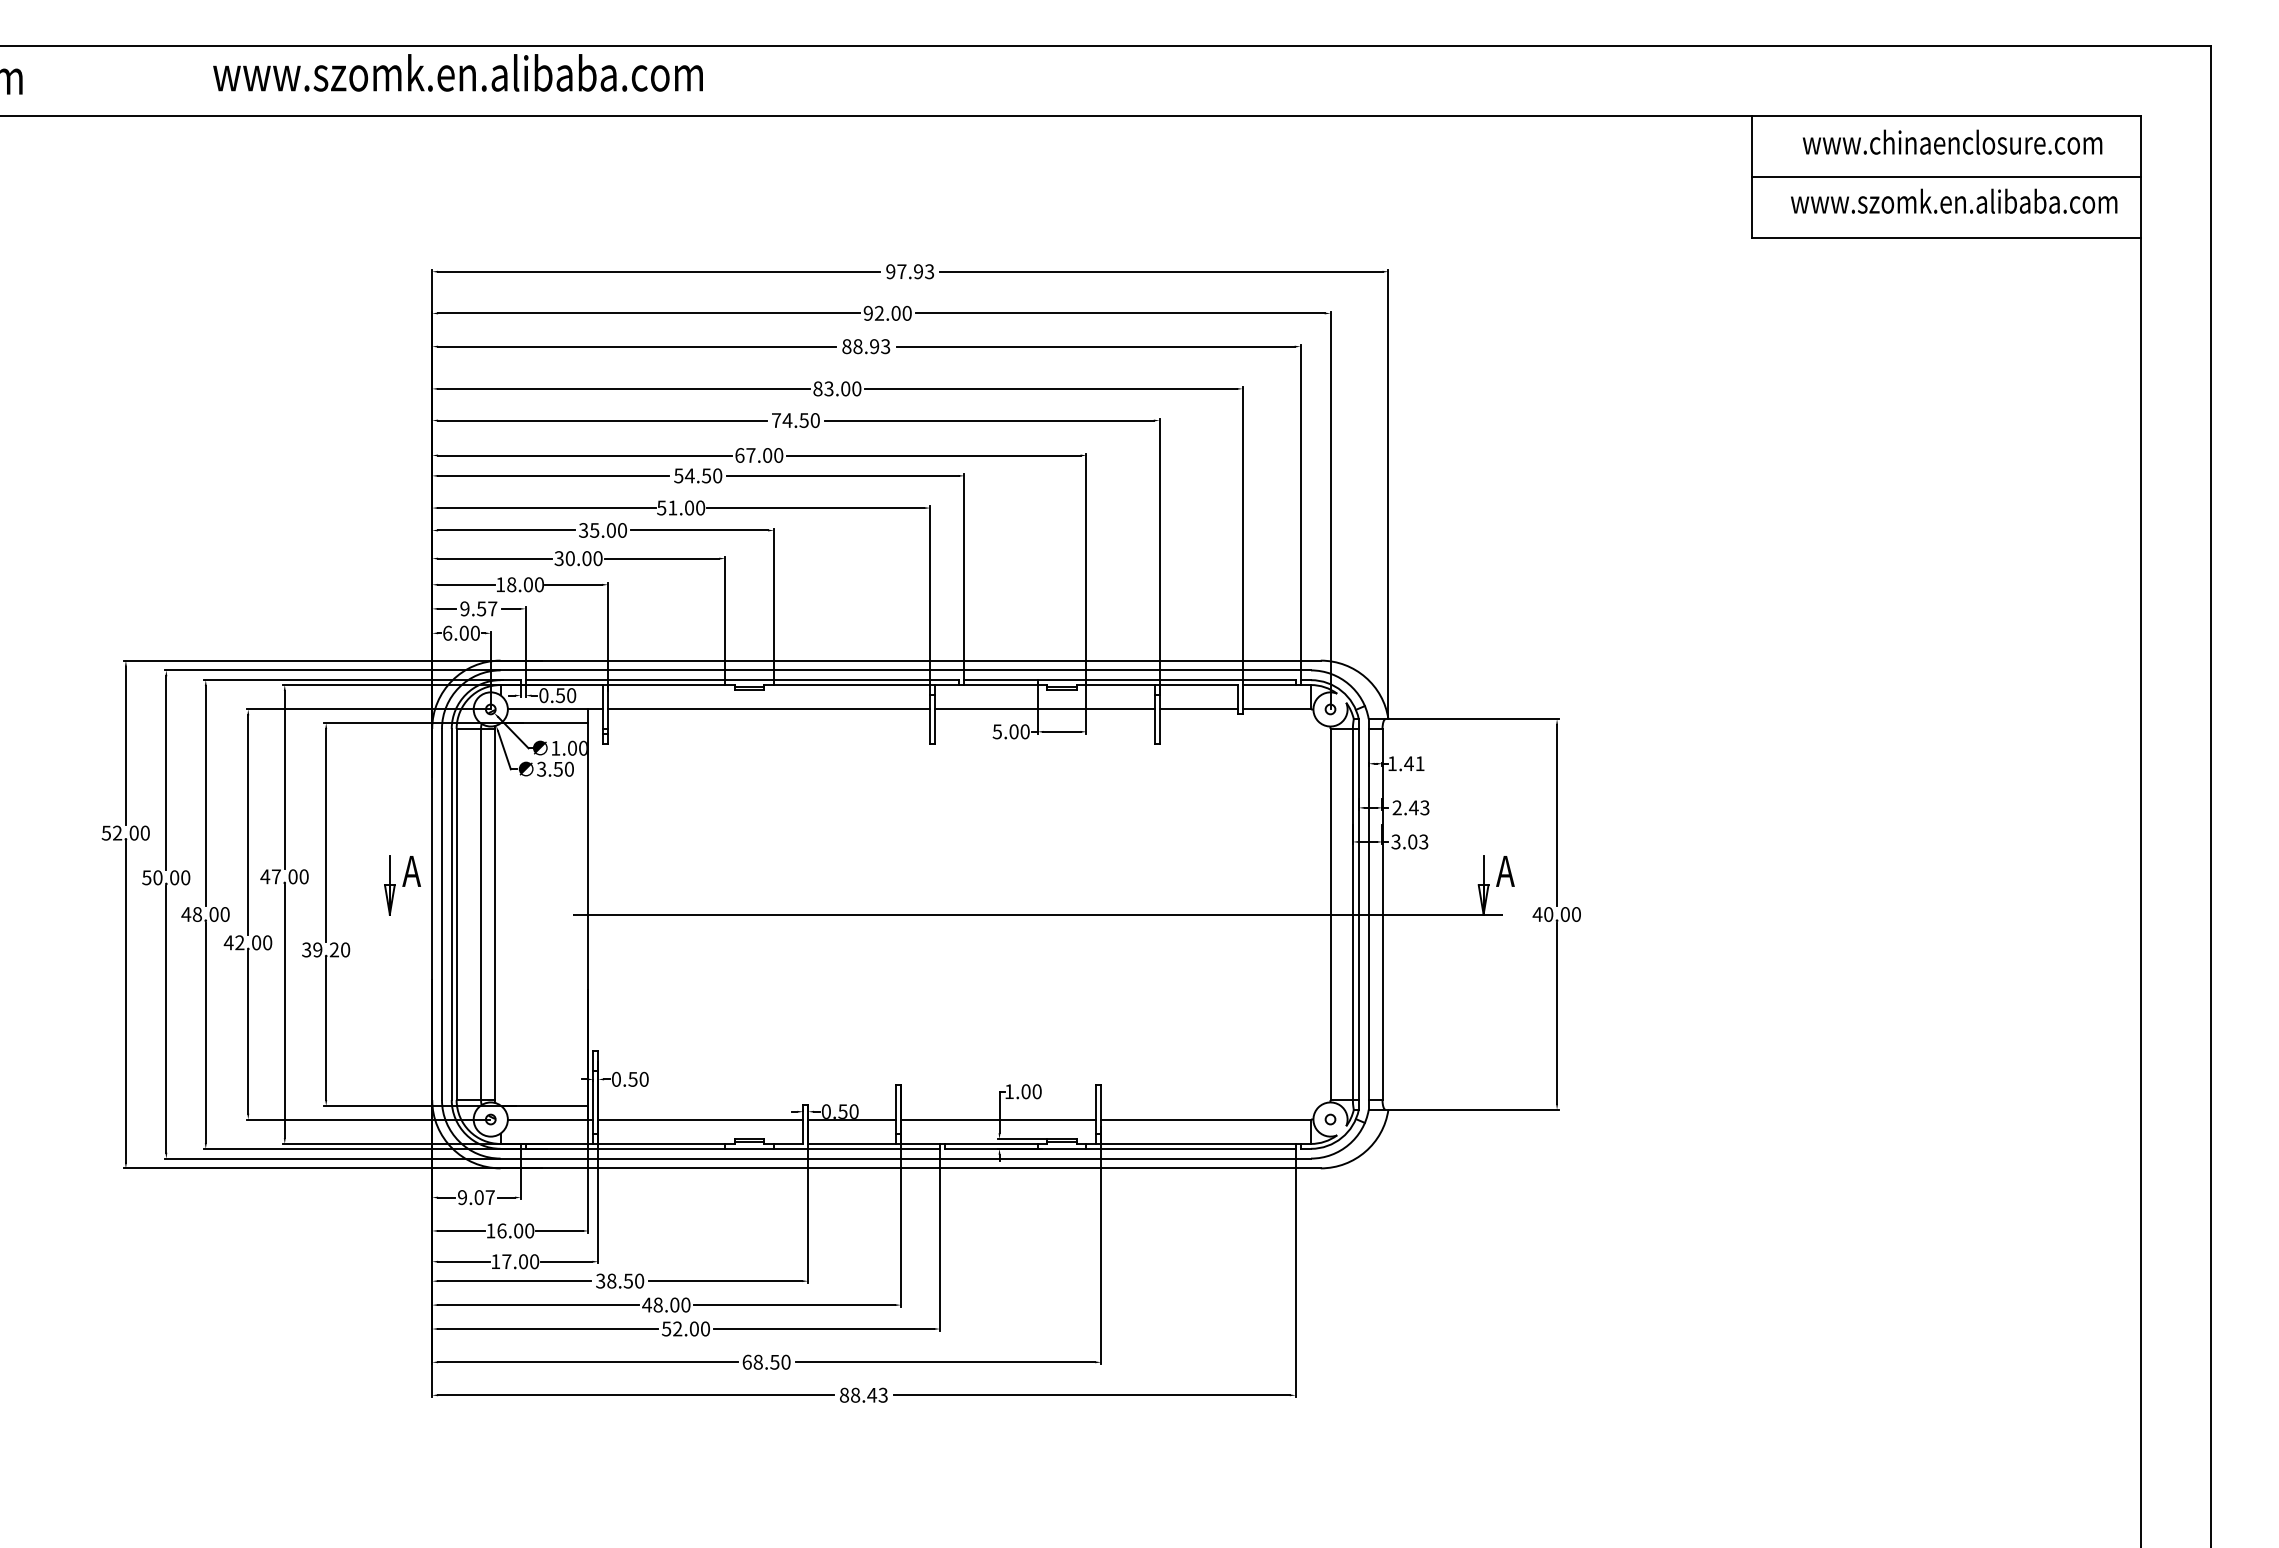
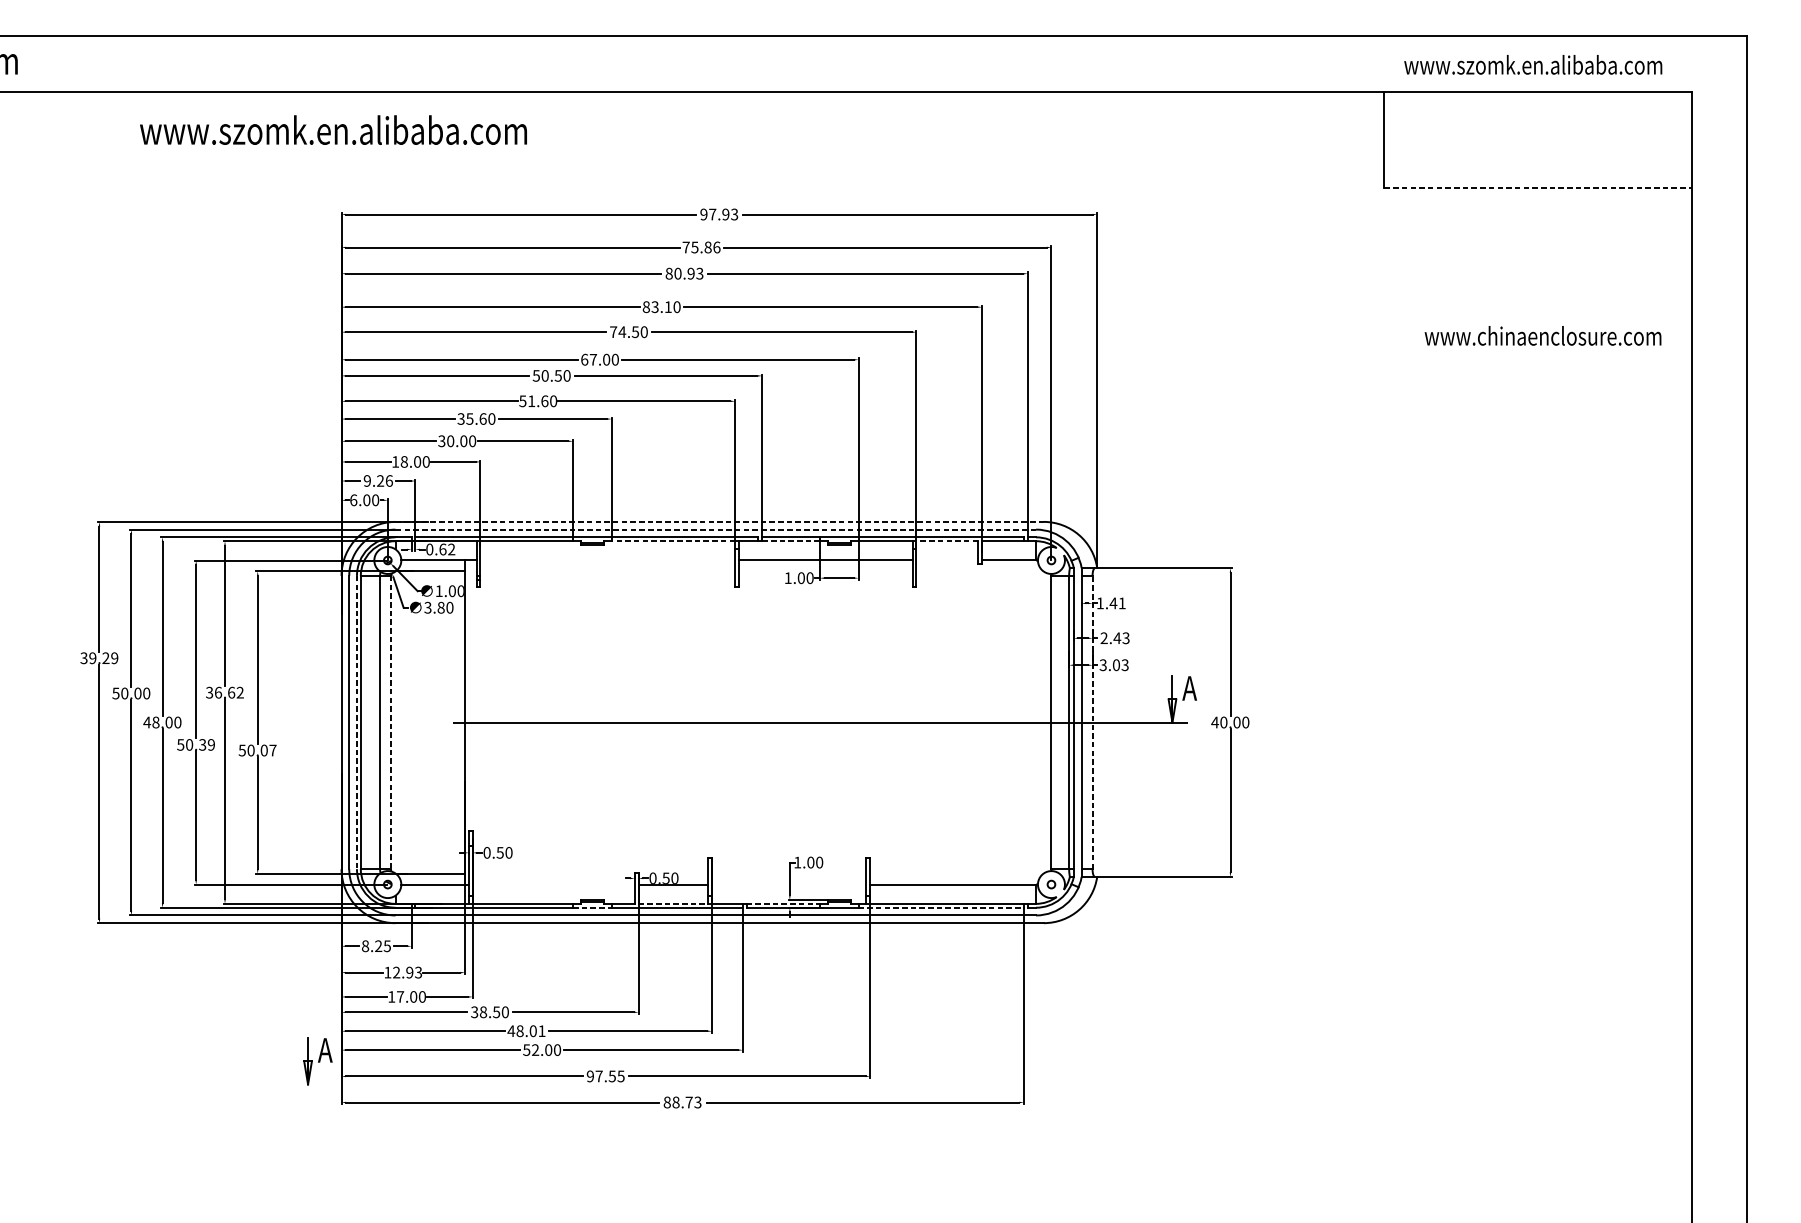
text: (457, 72) -> (333, 129), moved
text: (1952, 141) -> (1543, 335), moved
line: (1945, 177) -> (1537, 140), removed
text: (1954, 200) -> (1533, 64), moved
line: (1946, 237) -> (1538, 187), solid -> dashed
text: (887, 312) -> (701, 246), 92.00 -> 75.86
text: (857, 346) -> (677, 273), 88.93 -> 80.93
text: (845, 388) -> (668, 306), 83.00 -> 83.10
text: (689, 475) -> (544, 375), 54.50 -> 50.50
text: (689, 507) -> (544, 400), 51.00 -> 51.60
text: (611, 530) -> (483, 419), 35.00 -> 35.60
text: (486, 608) -> (384, 480), 9.57 -> 9.26
line: (911, 660) -> (720, 521), solid -> dashed
line: (905, 670) -> (715, 529), solid -> dashed
line: (851, 685) -> (672, 541), solid -> dashed
line: (1000, 685) -> (790, 541), solid -> dashed
line: (1198, 685) -> (947, 541), solid -> dashed
text: (565, 695) -> (446, 549), 0.50 -> 0.62
line: (768, 709) -> (607, 560), removed
line: (1198, 709) -> (947, 560), removed
text: (996, 731) -> (787, 577), 5.00 -> 1.00
text: (557, 768) -> (440, 607), 3.50 -> 3.80
text: (125, 832) -> (99, 657), 52.00 -> 39.29
text: (284, 876) -> (224, 692), 47.00 -> 36.62
part: (402, 885) -> (318, 1061), moved
line: (451, 914) -> (356, 722), solid -> dashed
line: (494, 914) -> (390, 722), solid -> dashed
line: (1382, 914) -> (1092, 722), solid -> dashed
text: (247, 942) -> (195, 744), 42.00 -> 50.39
text: (326, 949) -> (257, 750), 39.20 -> 50.07
line: (700, 1119) -> (553, 884), removed
line: (998, 1119) -> (789, 884), removed
line: (852, 1143) -> (673, 903), solid -> dashed
line: (991, 1143) -> (783, 903), solid -> dashed
line: (750, 1148) -> (593, 907), solid -> dashed
line: (1191, 1148) -> (941, 907), solid -> dashed
text: (476, 1197) -> (376, 946), 9.07 -> 8.25
text: (515, 1230) -> (407, 972), 16.00 -> 12.93
text: (685, 1304) -> (541, 1030), 48.00 -> 48.01
text: (766, 1361) -> (605, 1075), 68.50 -> 97.55
text: (872, 1395) -> (689, 1102), 88.43 -> 88.73

